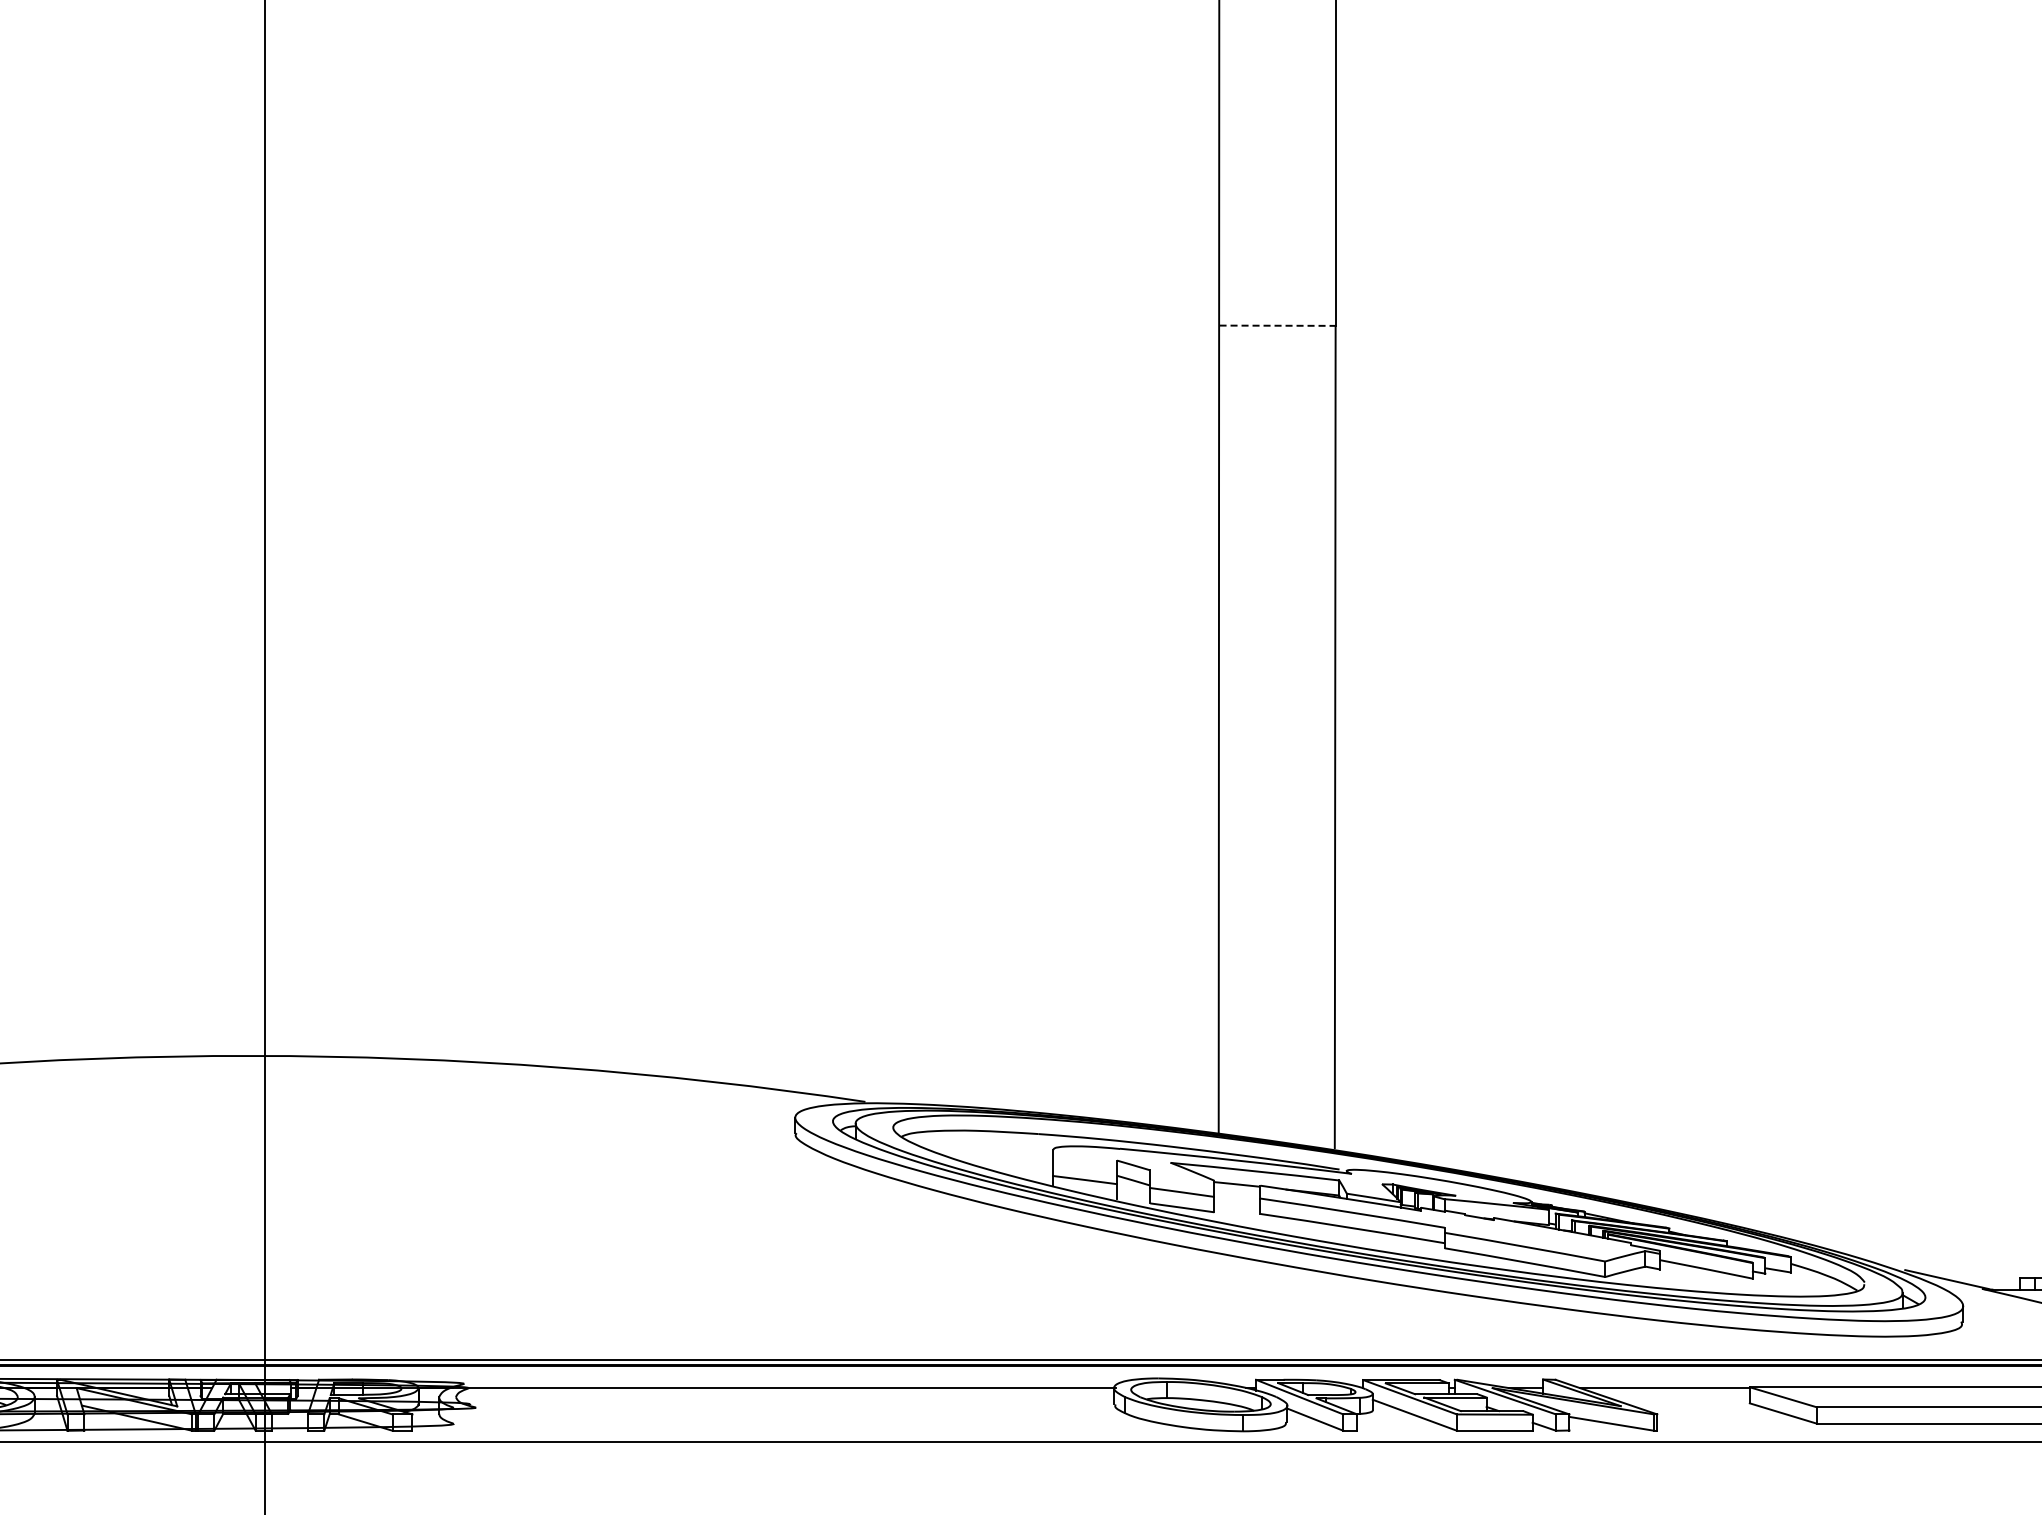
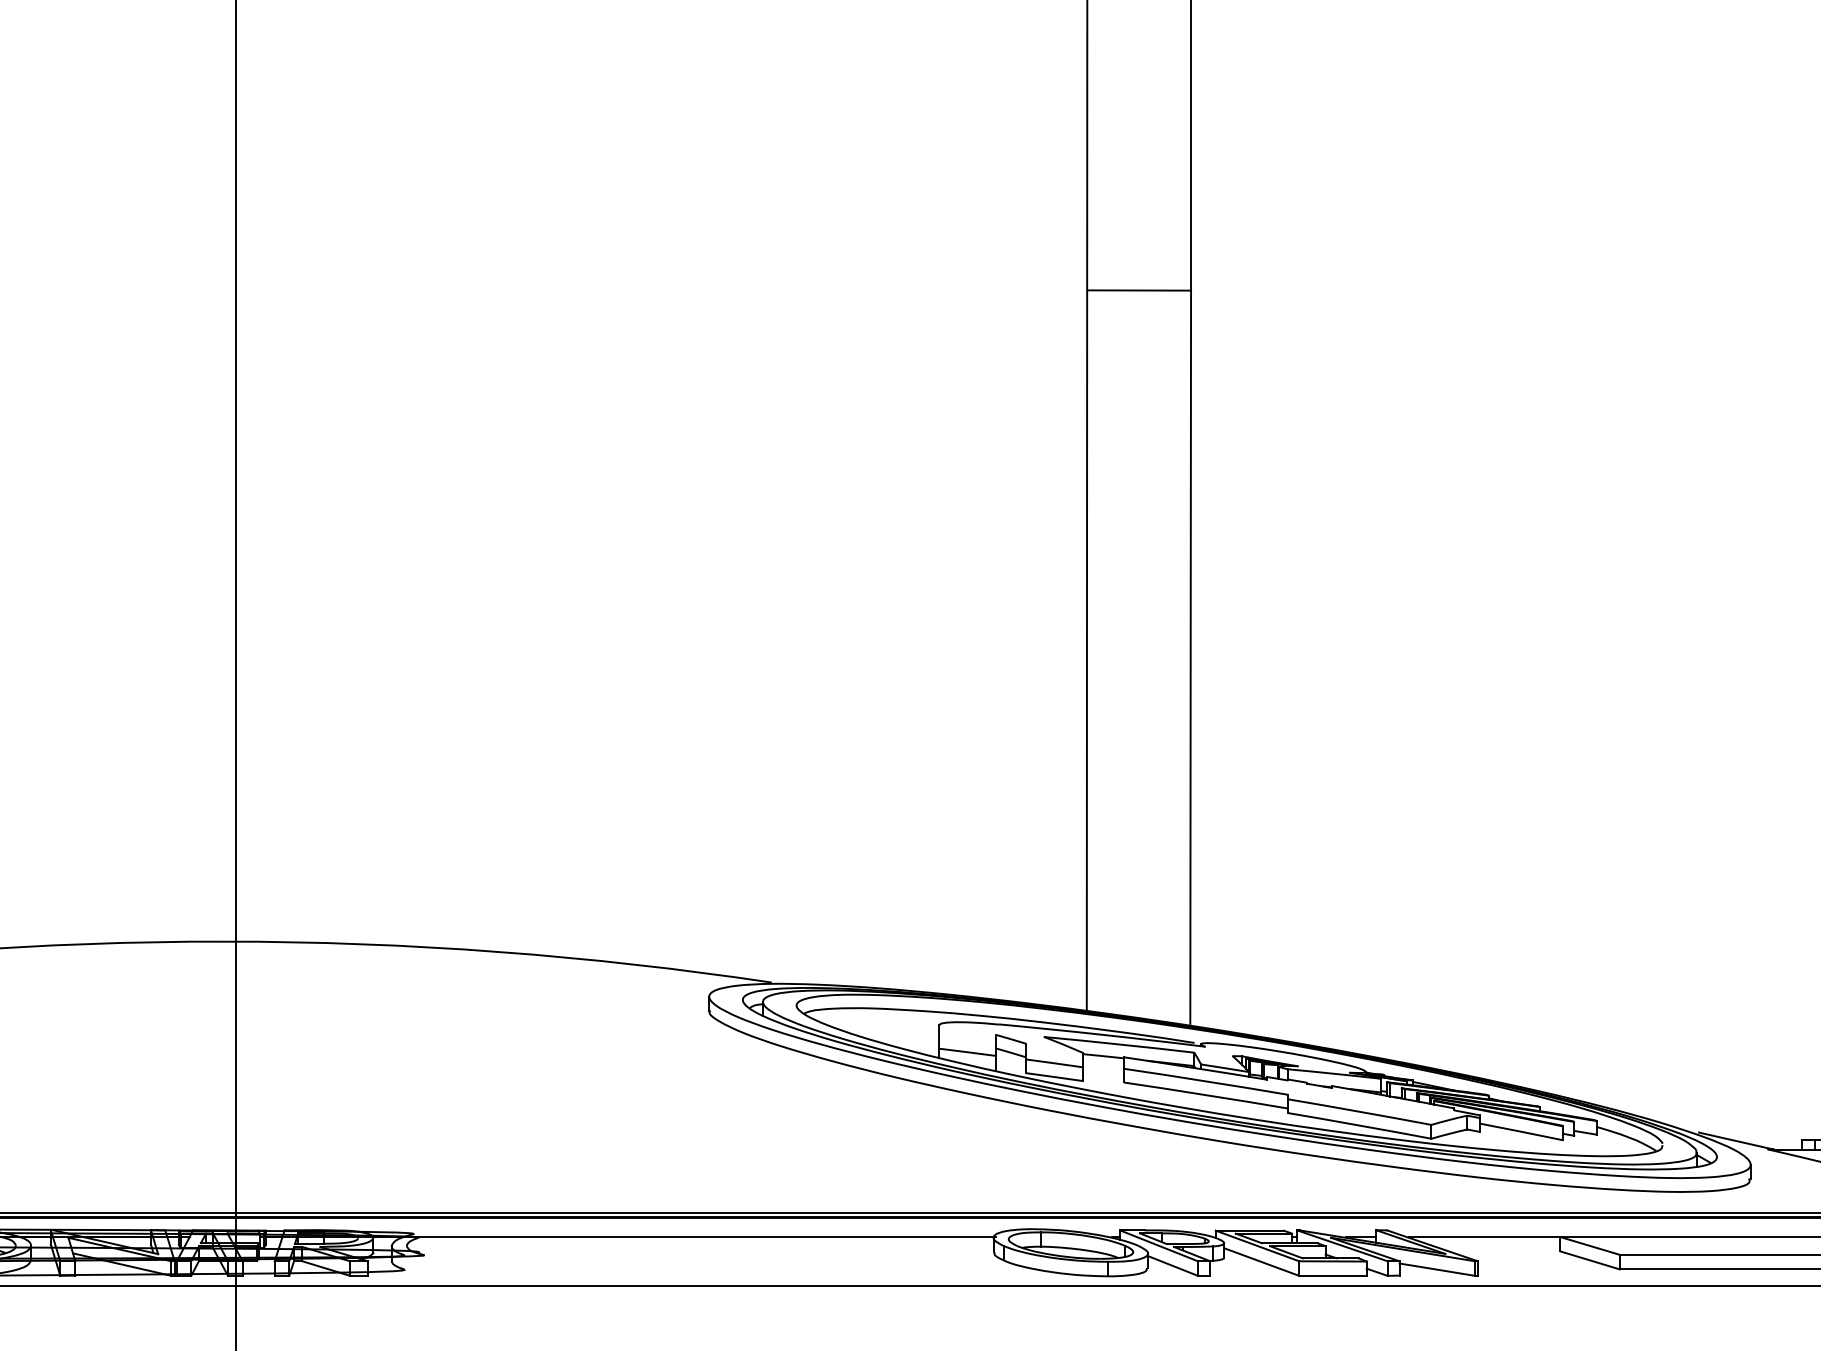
line: (1278, 325) -> (1140, 290), dashed -> solid

